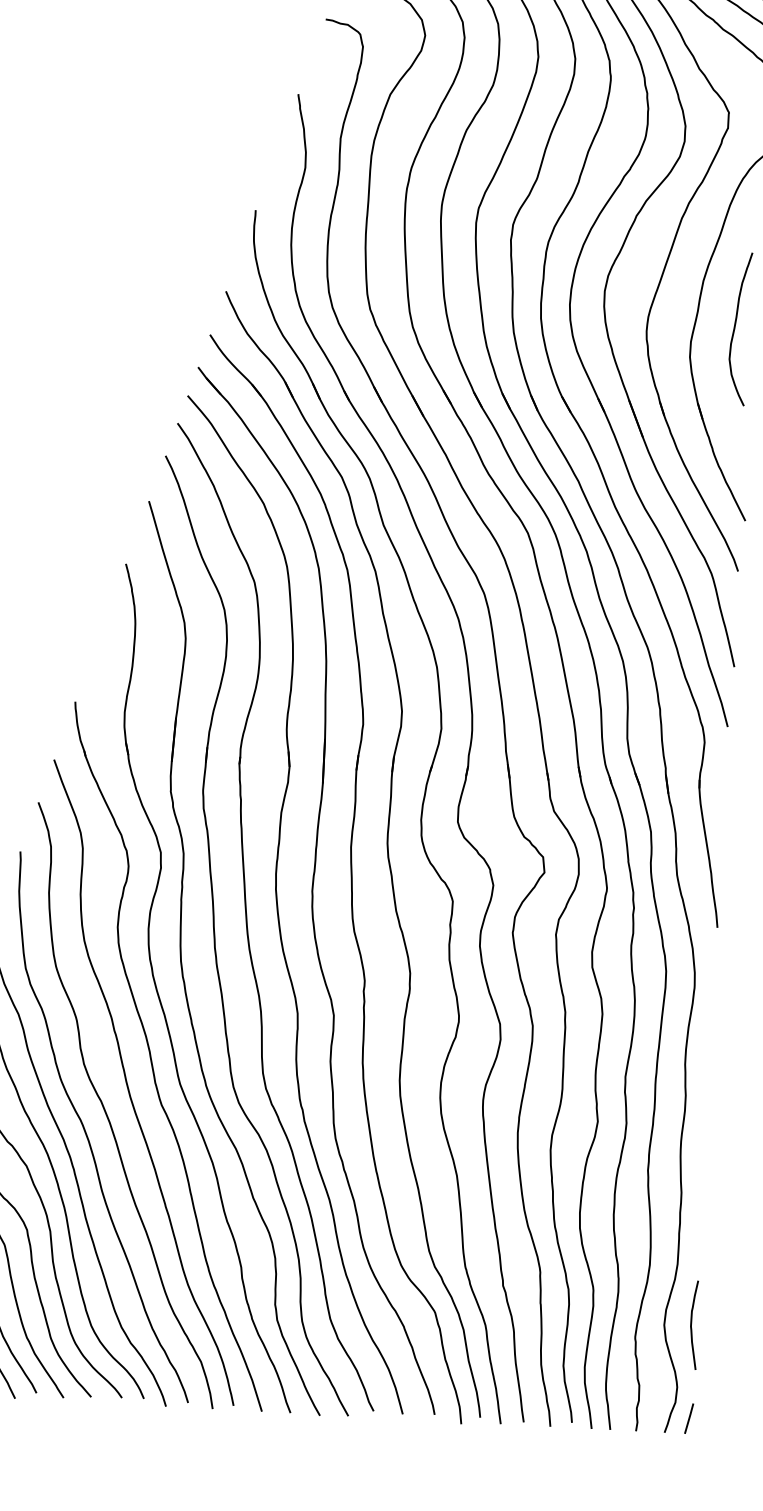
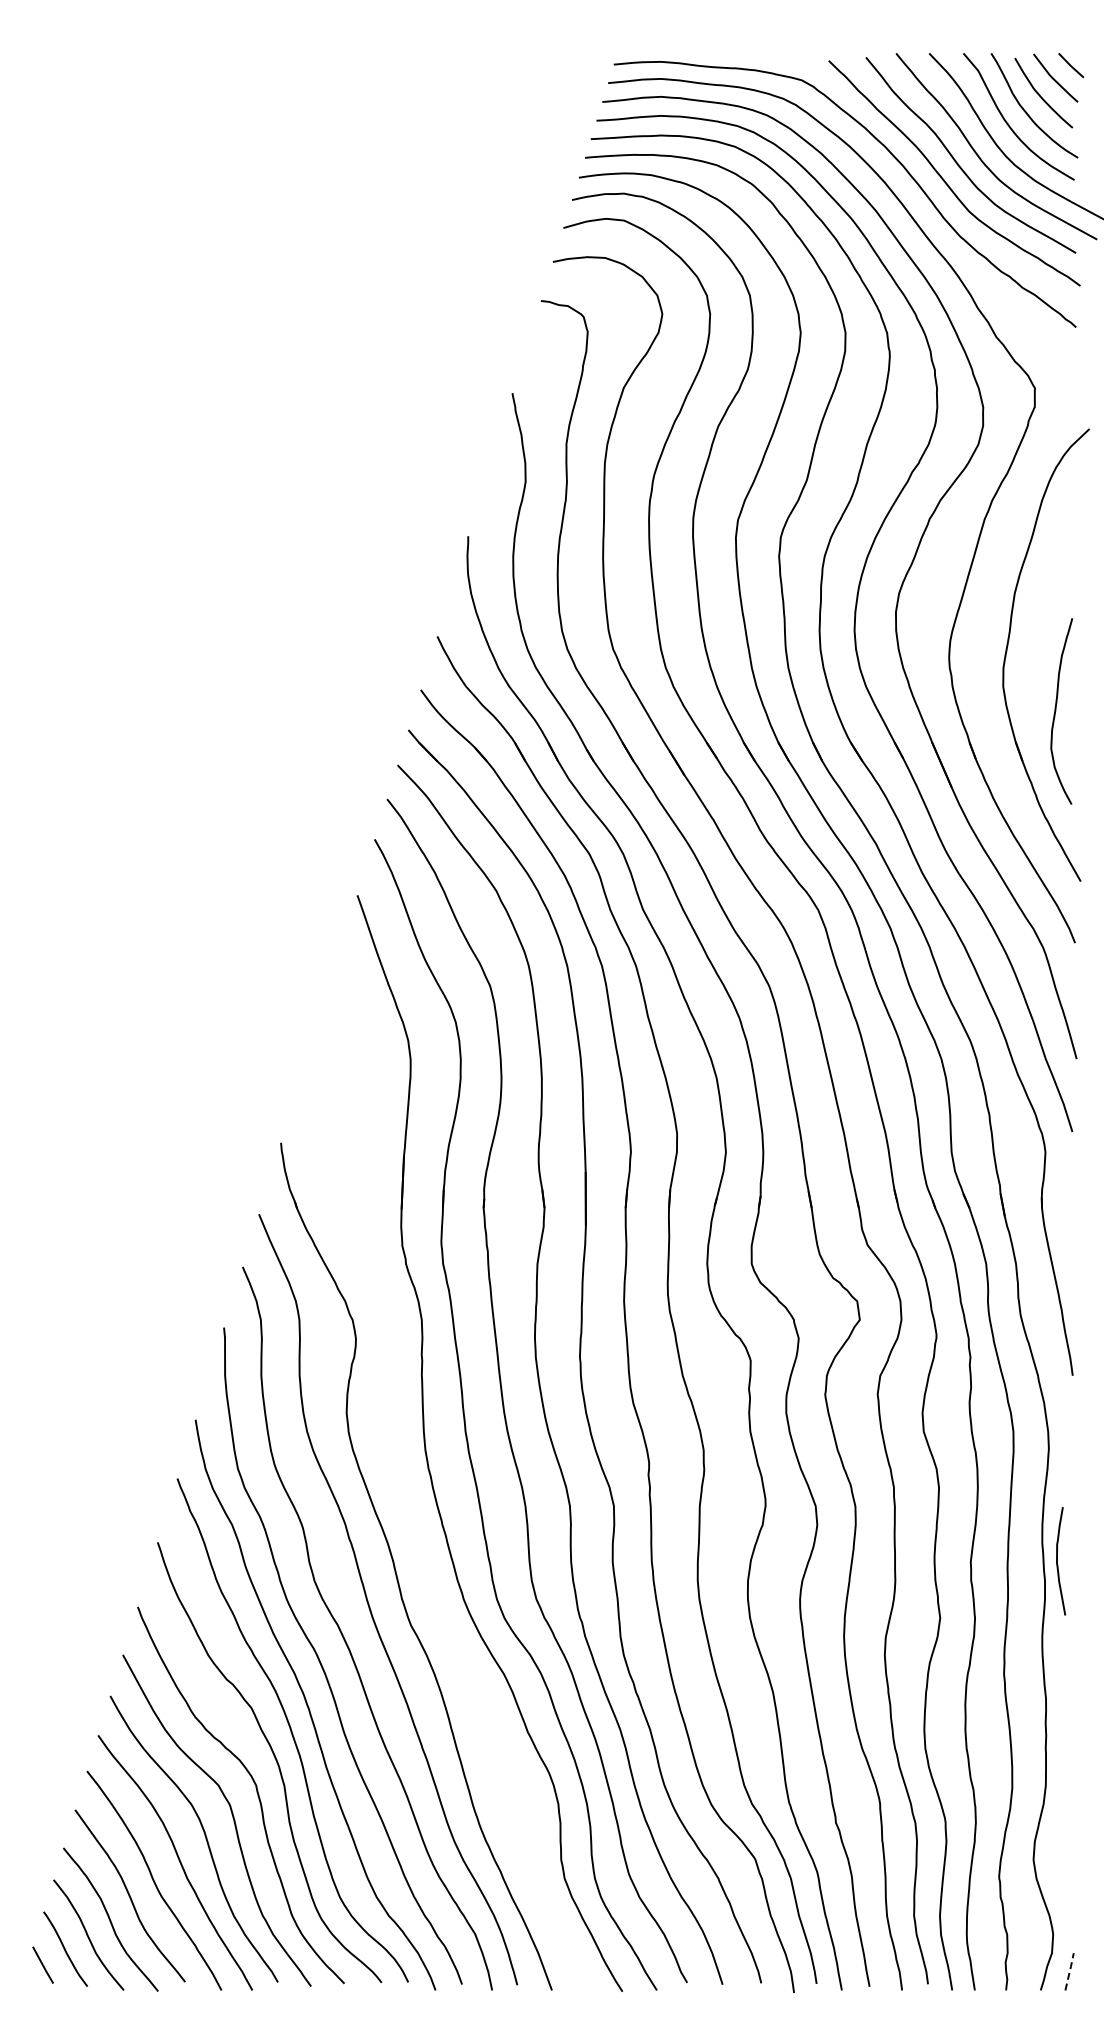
curve: (735, 328) -> (1056, 711), moved
part: (160, 1000) -> (403, 1498), removed
curve: (691, 1325) -> (1057, 1561), moved
line: (689, 1418) -> (1069, 1971), solid -> dashed

